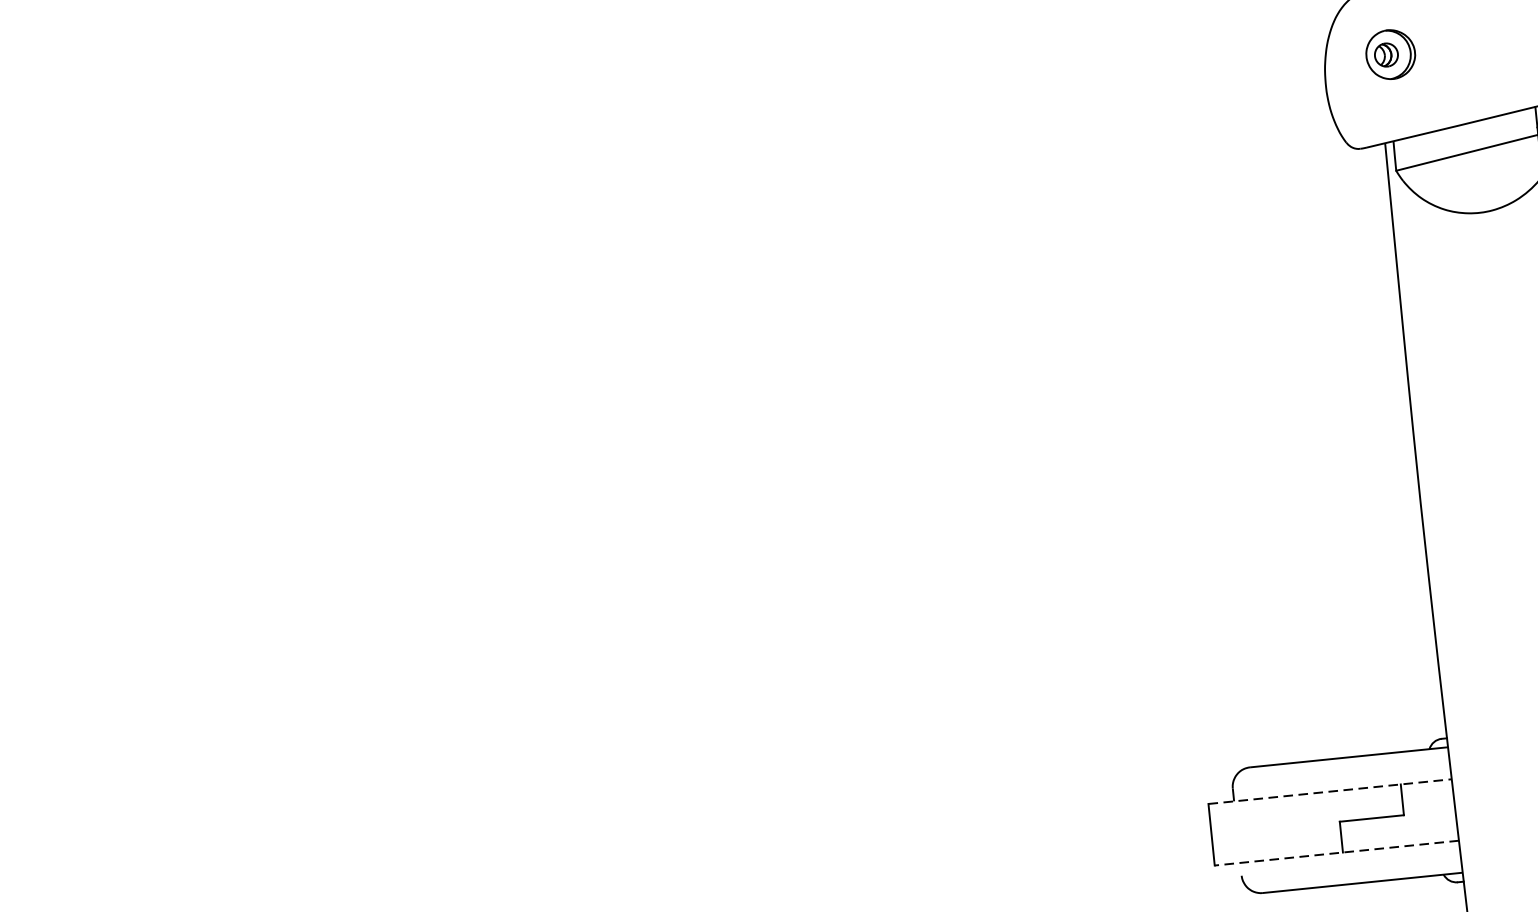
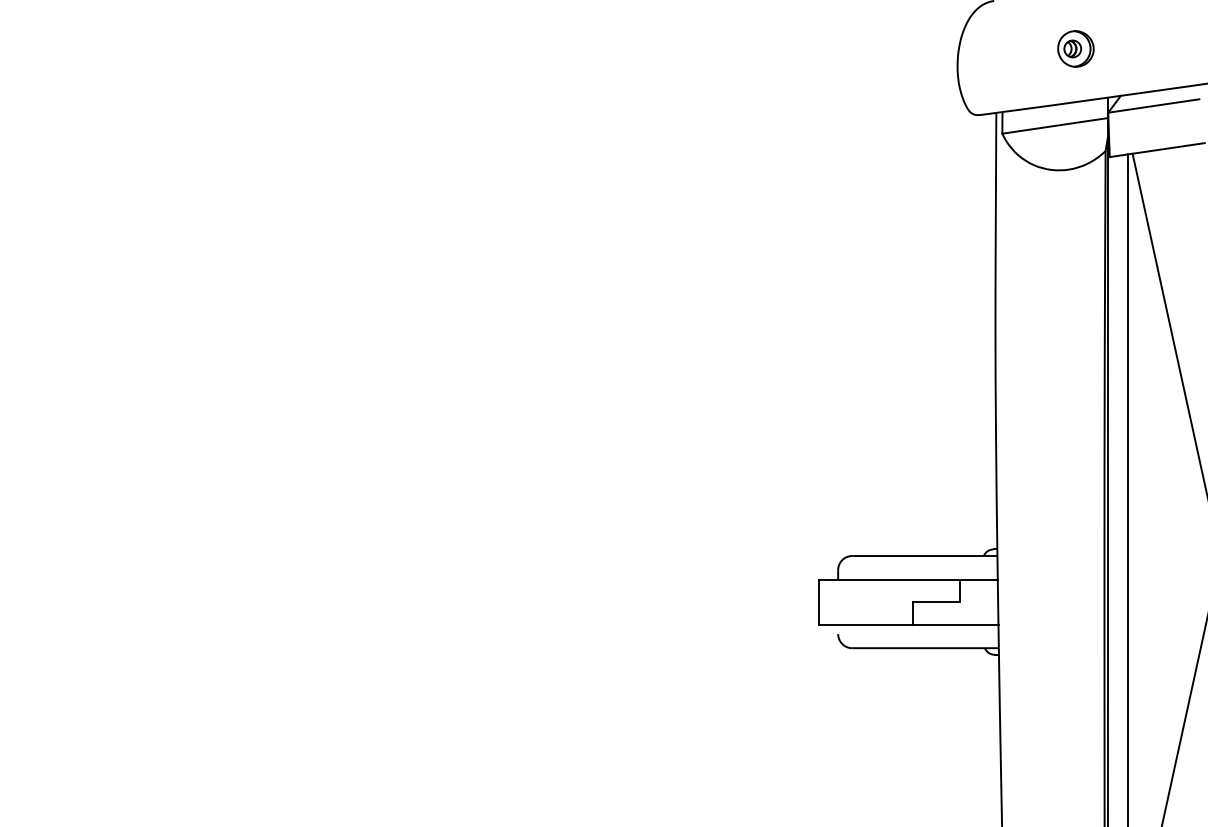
part: (1390, 54) -> (1075, 48), moved
line: (1331, 791) -> (909, 579), dashed -> solid
line: (1336, 852) -> (908, 624), dashed -> solid

